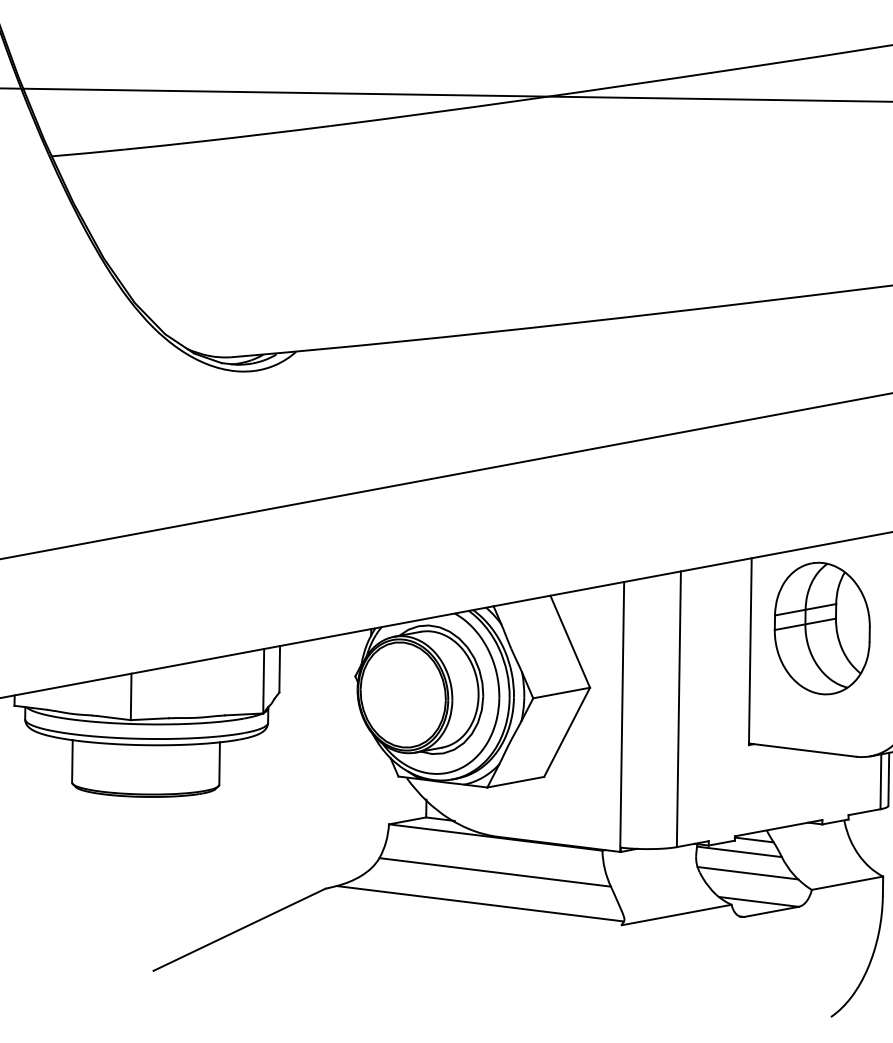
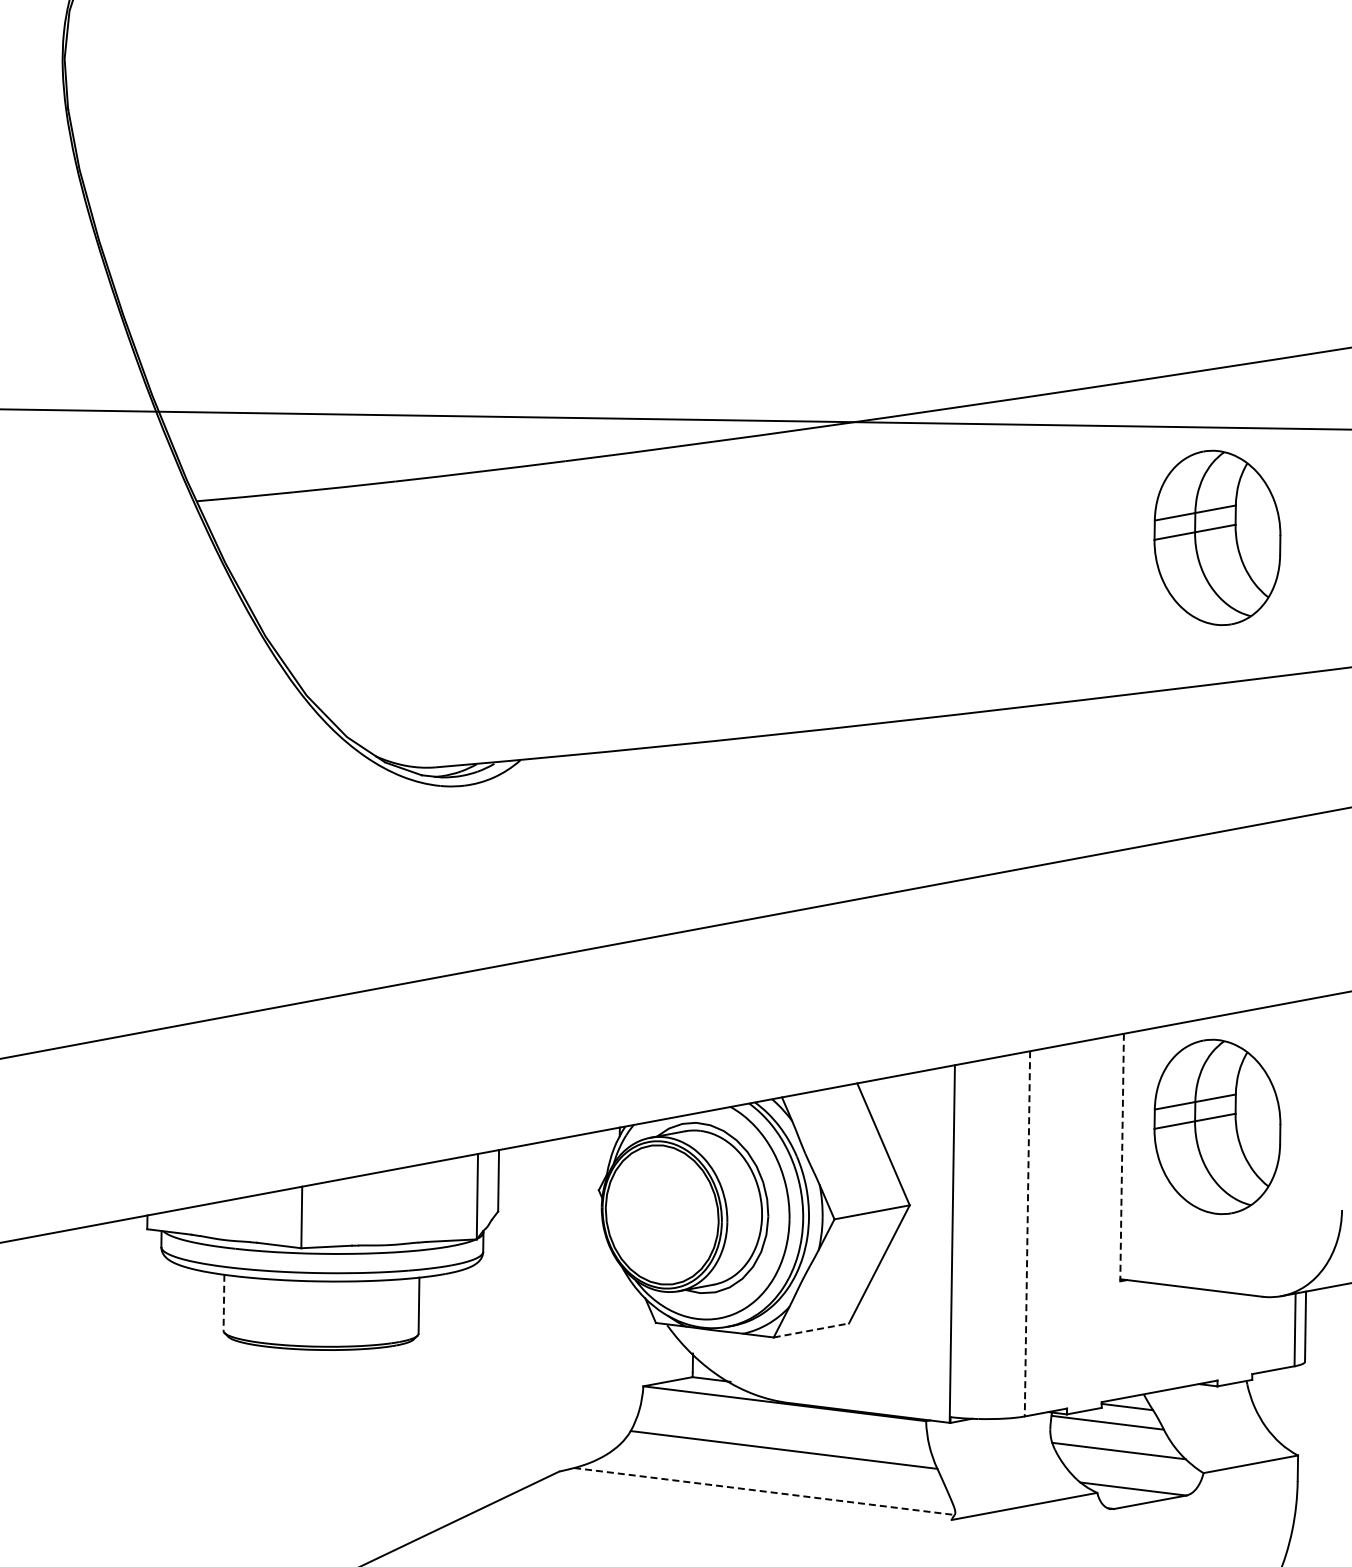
part: (822, 183) -> (1217, 537), added
line: (750, 651) -> (1122, 1157), solid -> dashed
line: (678, 709) -> (1027, 1233), solid -> dashed
line: (72, 761) -> (223, 1303), solid -> dashed
line: (515, 782) -> (811, 1330), solid -> dashed
line: (480, 903) -> (764, 1491), solid -> dashed

